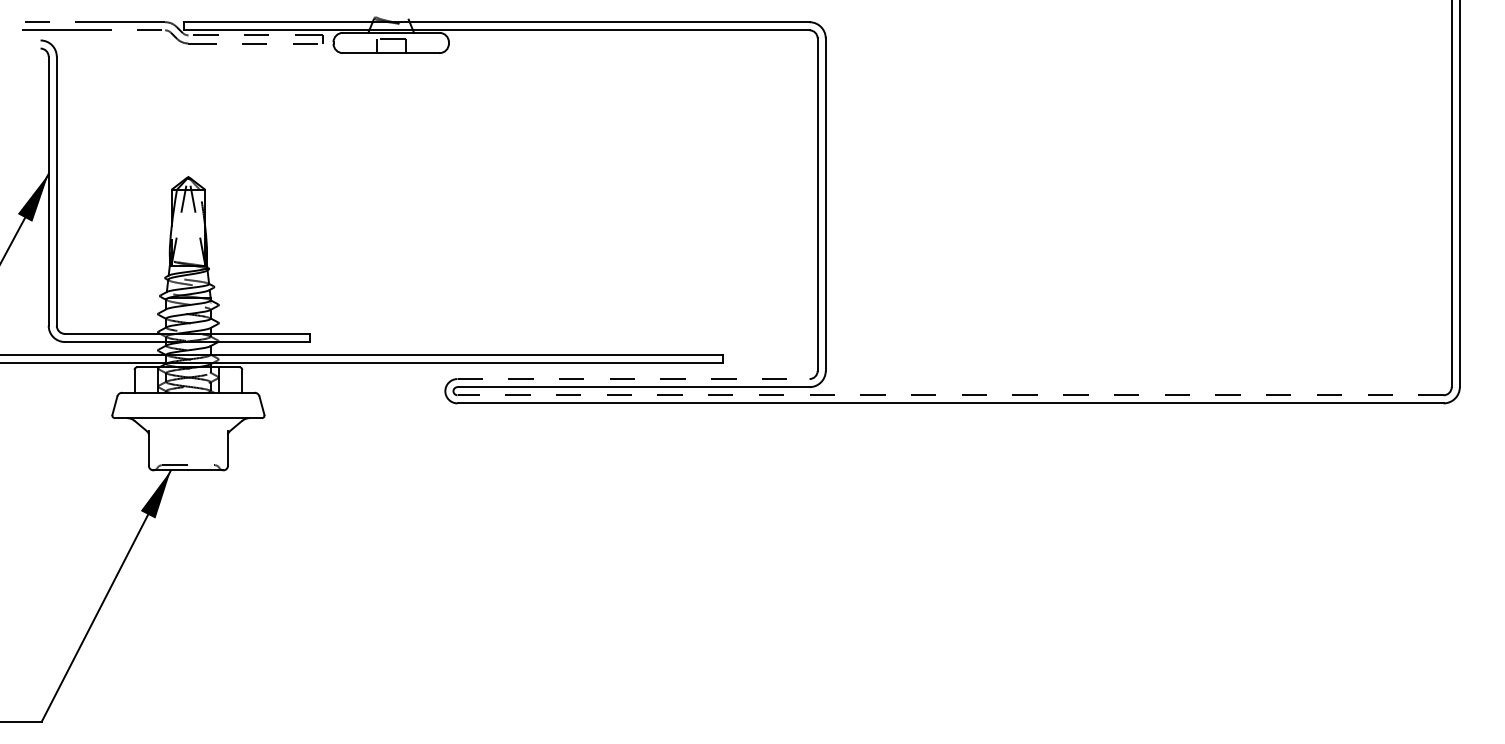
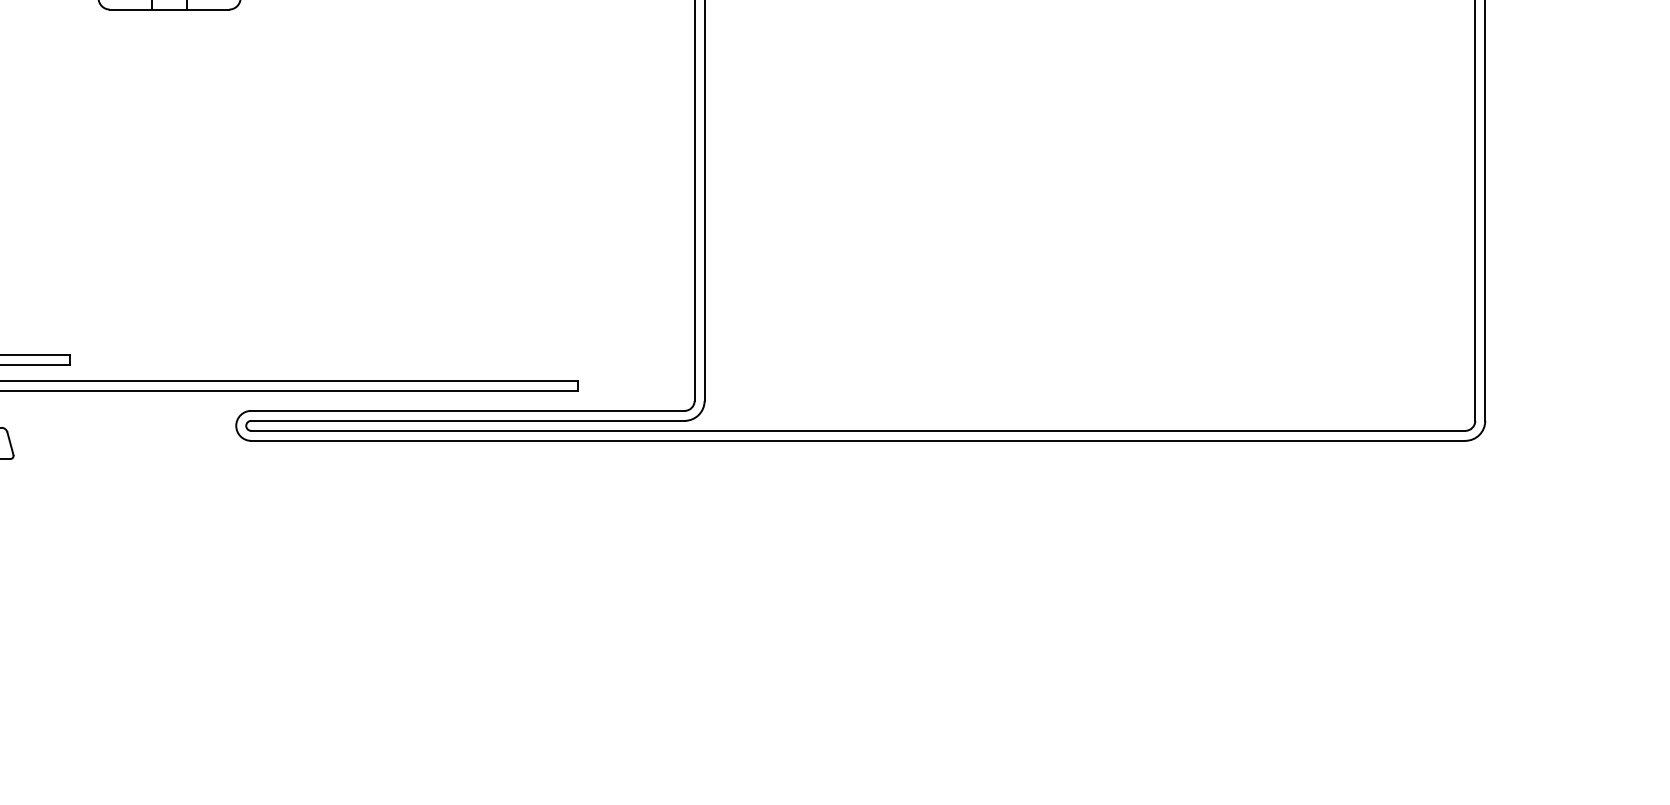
line: (634, 379) -> (469, 411), dashed -> solid
line: (950, 395) -> (858, 431), dashed -> solid

